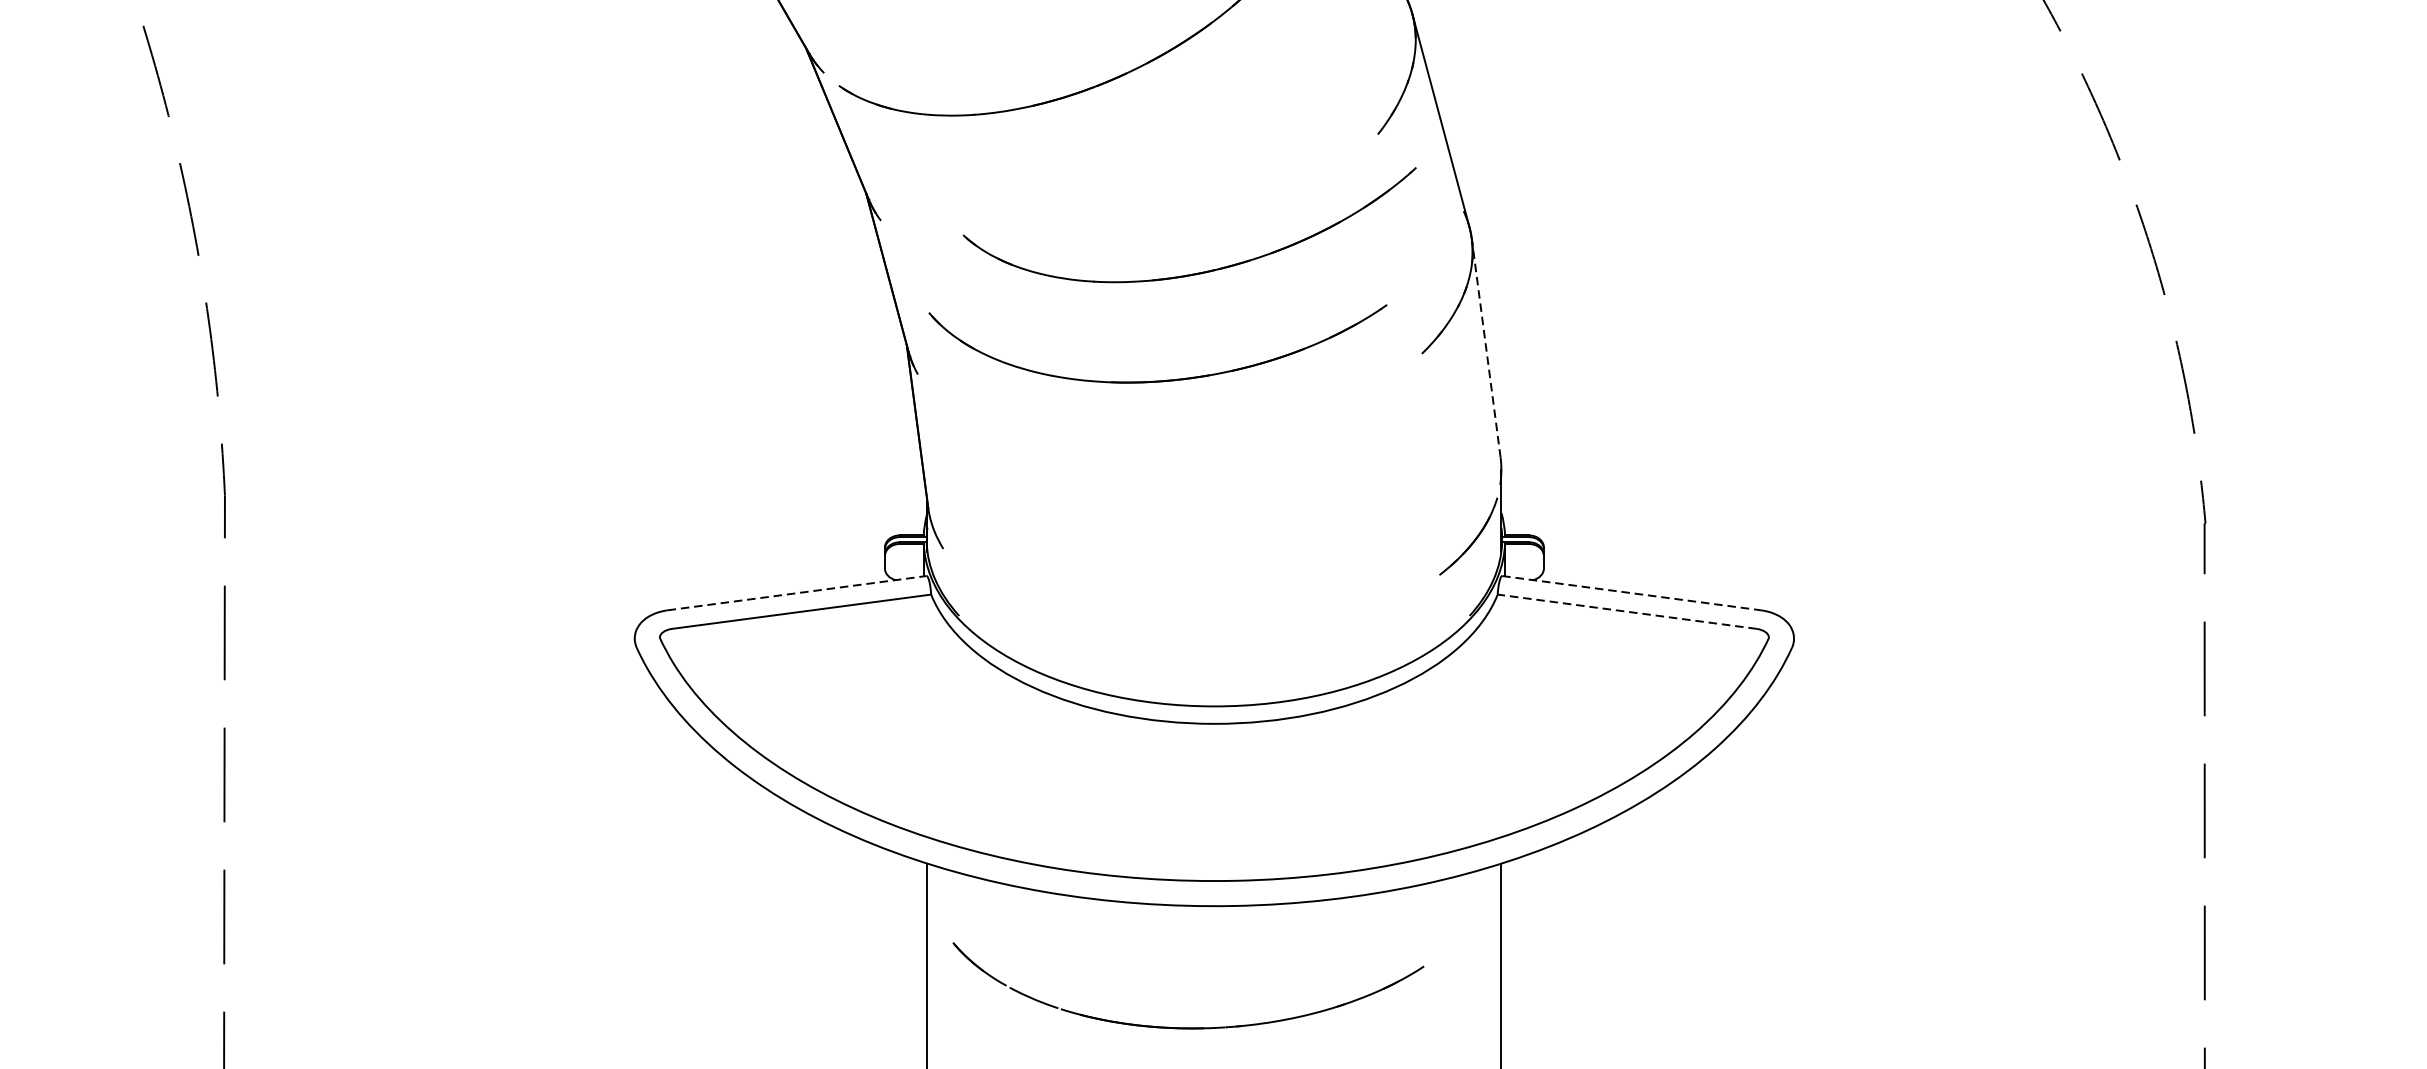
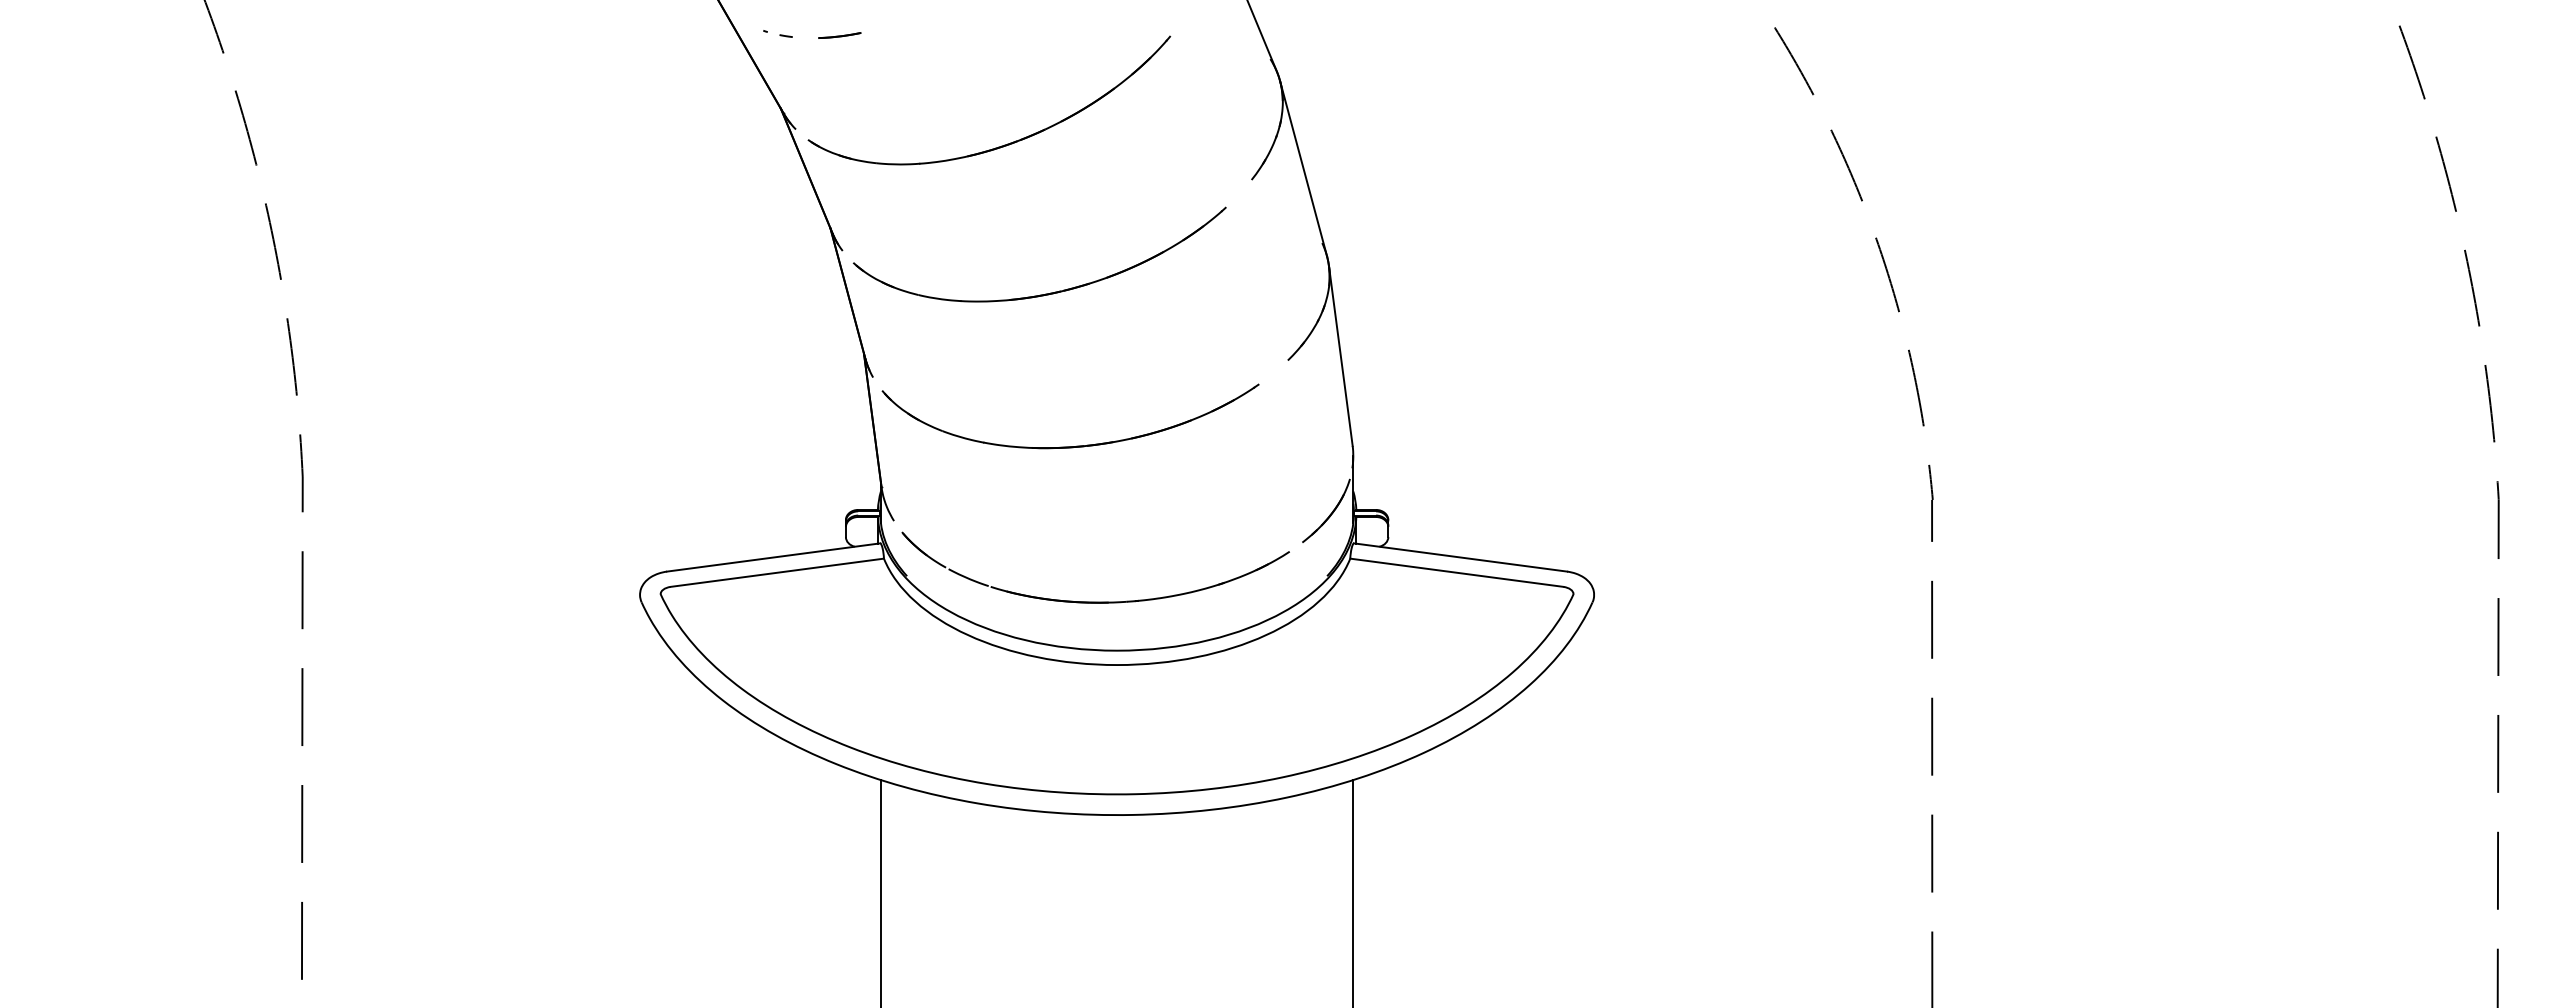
part: (1196, 272) -> (1045, 293), moved
line: (1485, 348) -> (1340, 356), dashed -> solid
part: (1165, 379) -> (1076, 445), moved
line: (796, 593) -> (773, 557), dashed -> solid
line: (1631, 593) -> (1460, 557), dashed -> solid
line: (1626, 611) -> (1456, 572), dashed -> solid
part: (1188, 1026) -> (1095, 601), moved

